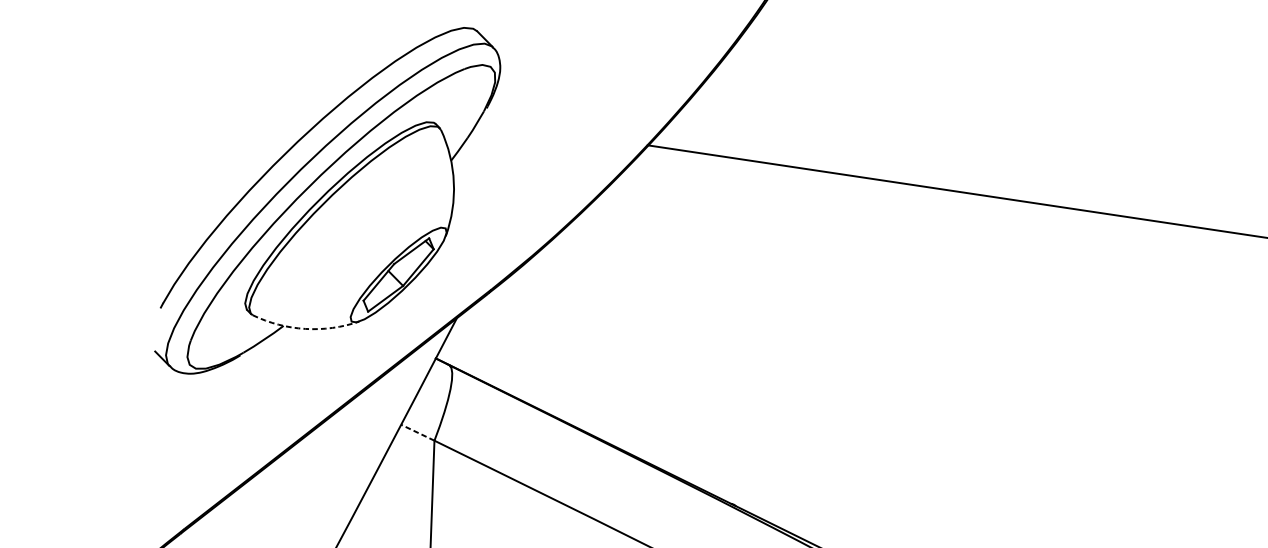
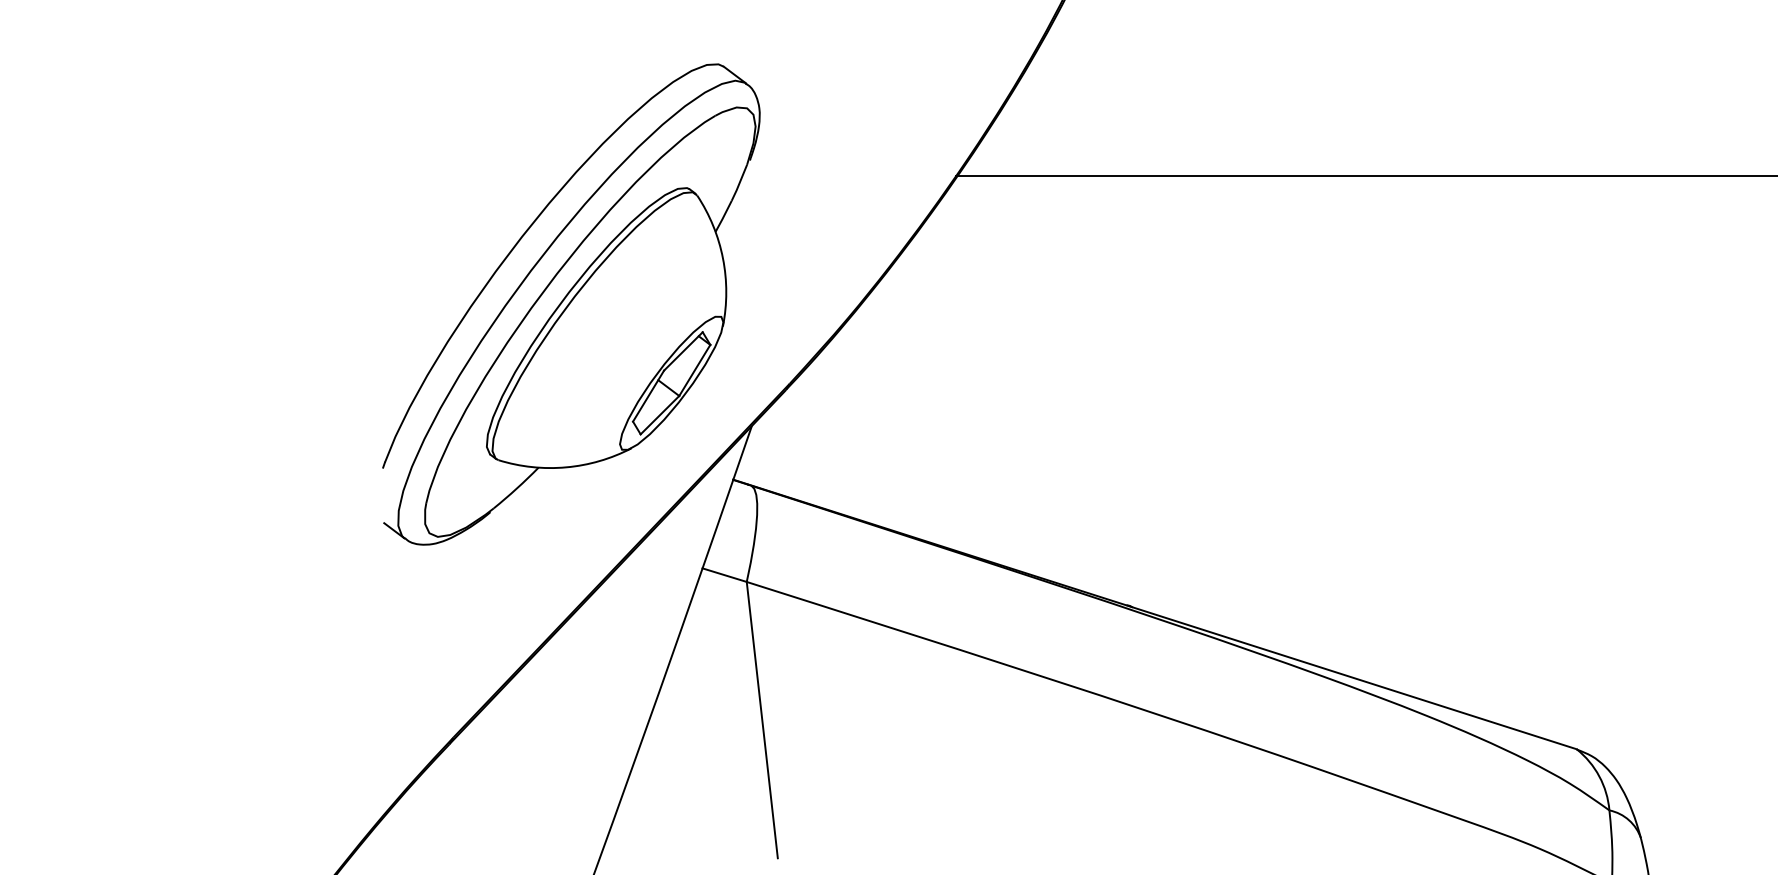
arc: (305, 329) -> (566, 467), dashed -> solid
line: (417, 432) -> (724, 575), dashed -> solid

